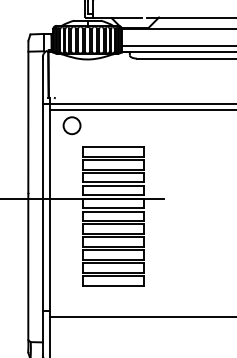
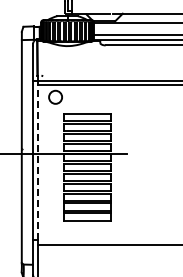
line: (49, 207) -> (38, 160), solid -> dashed

